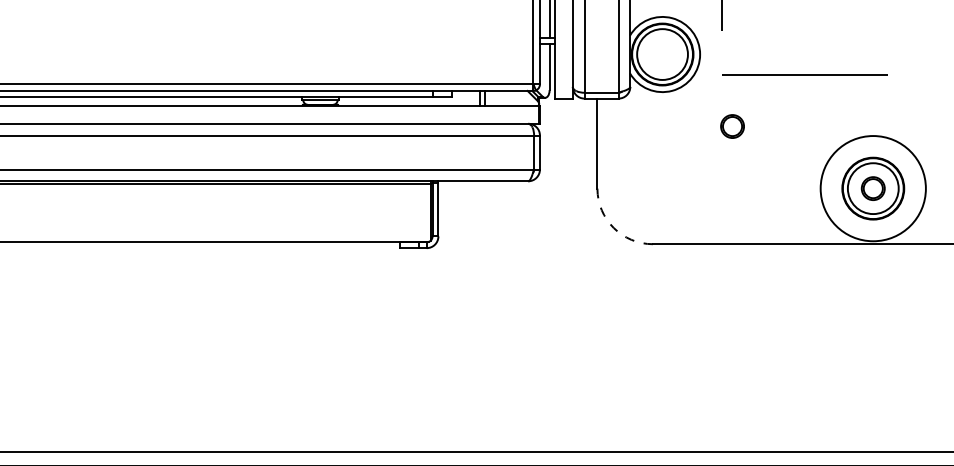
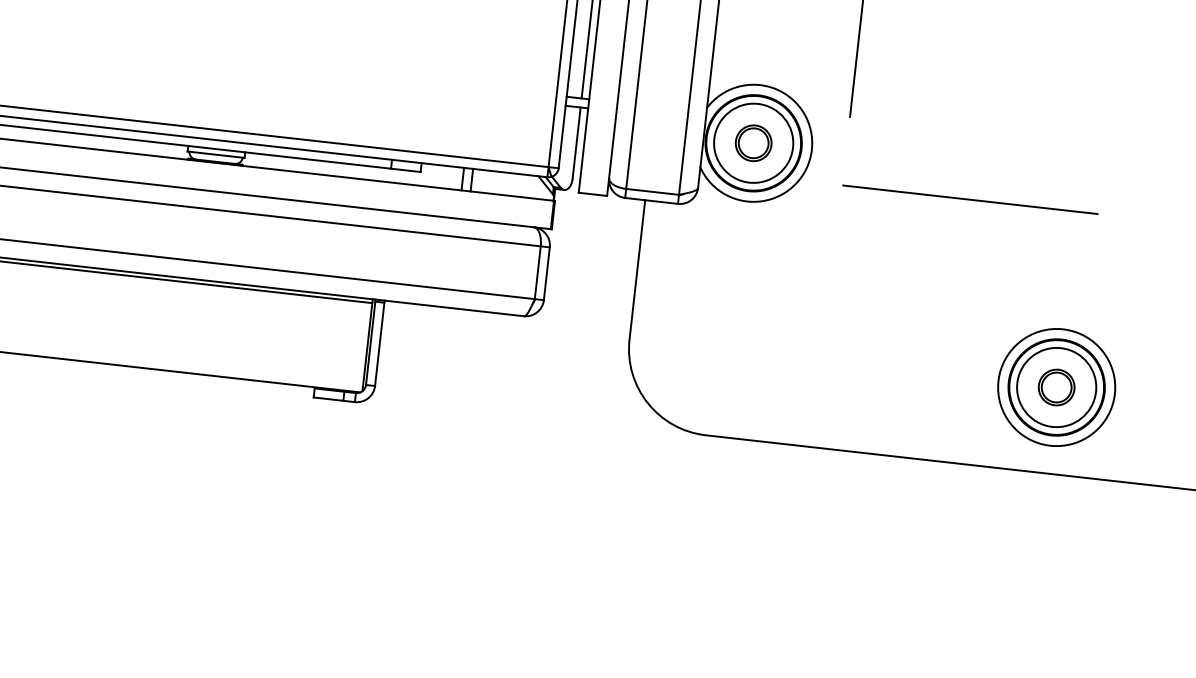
part: (732, 126) -> (753, 143), moved
circle: (872, 188) -> (1055, 387), size x0.71
arc: (613, 227) -> (647, 402), dashed -> solid

